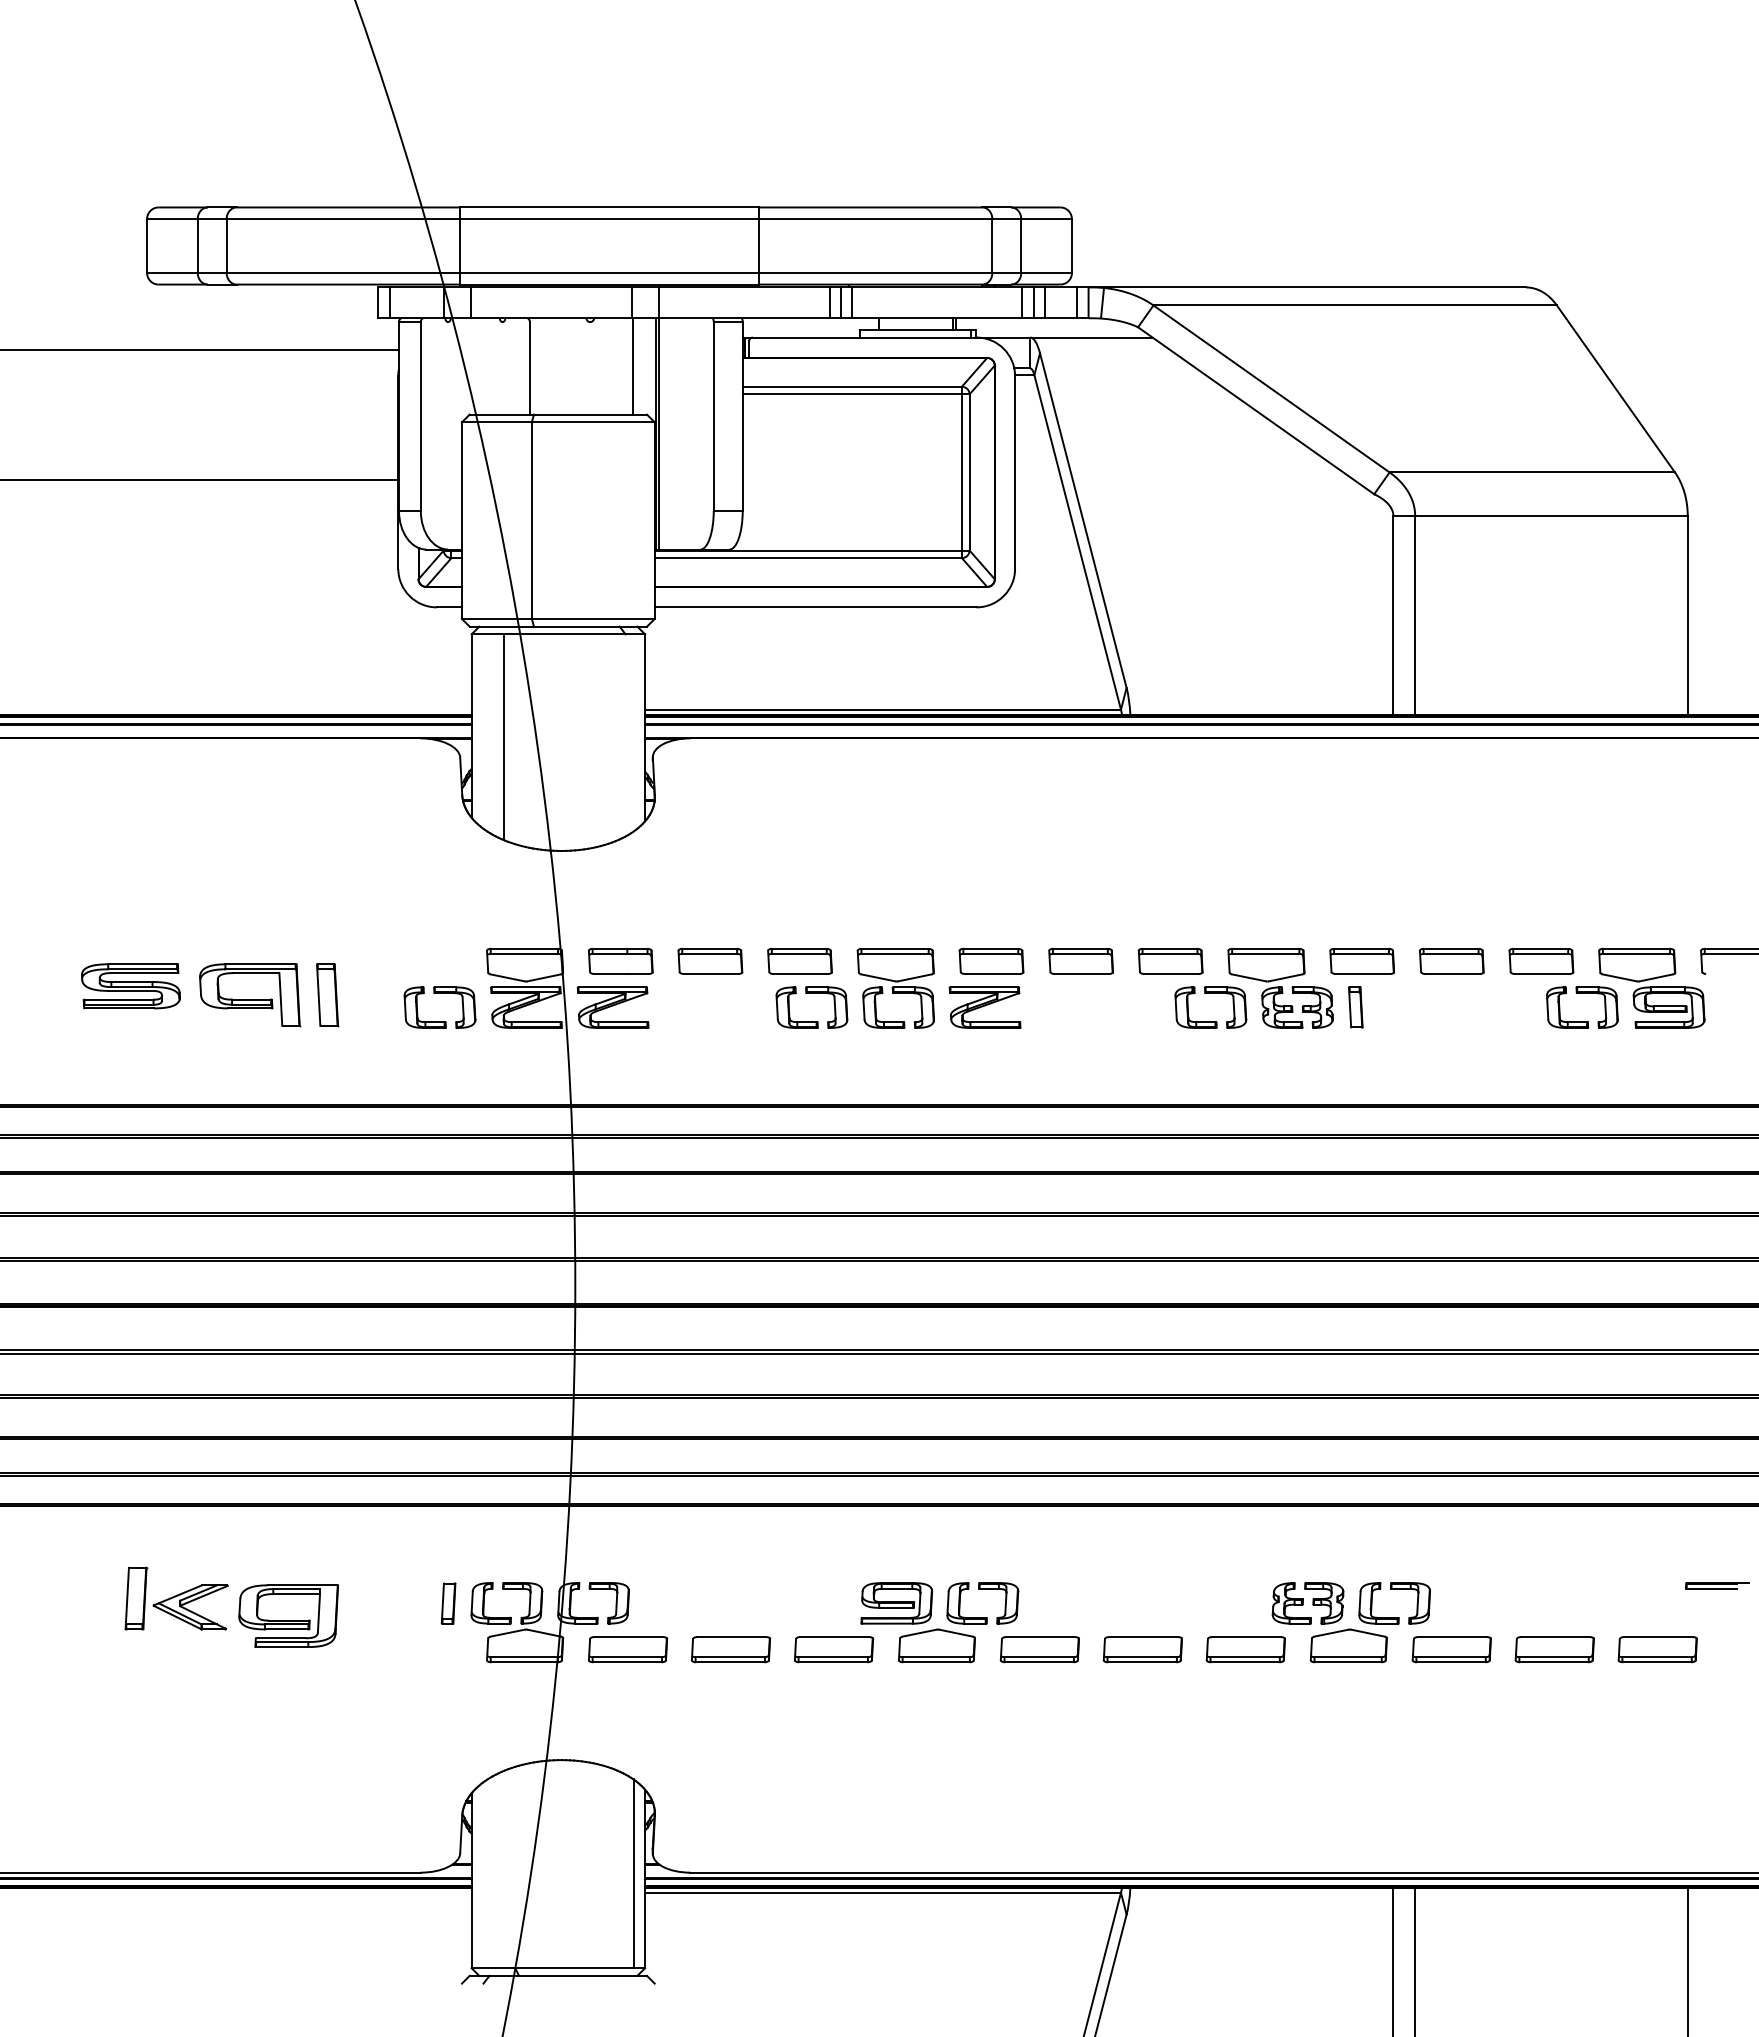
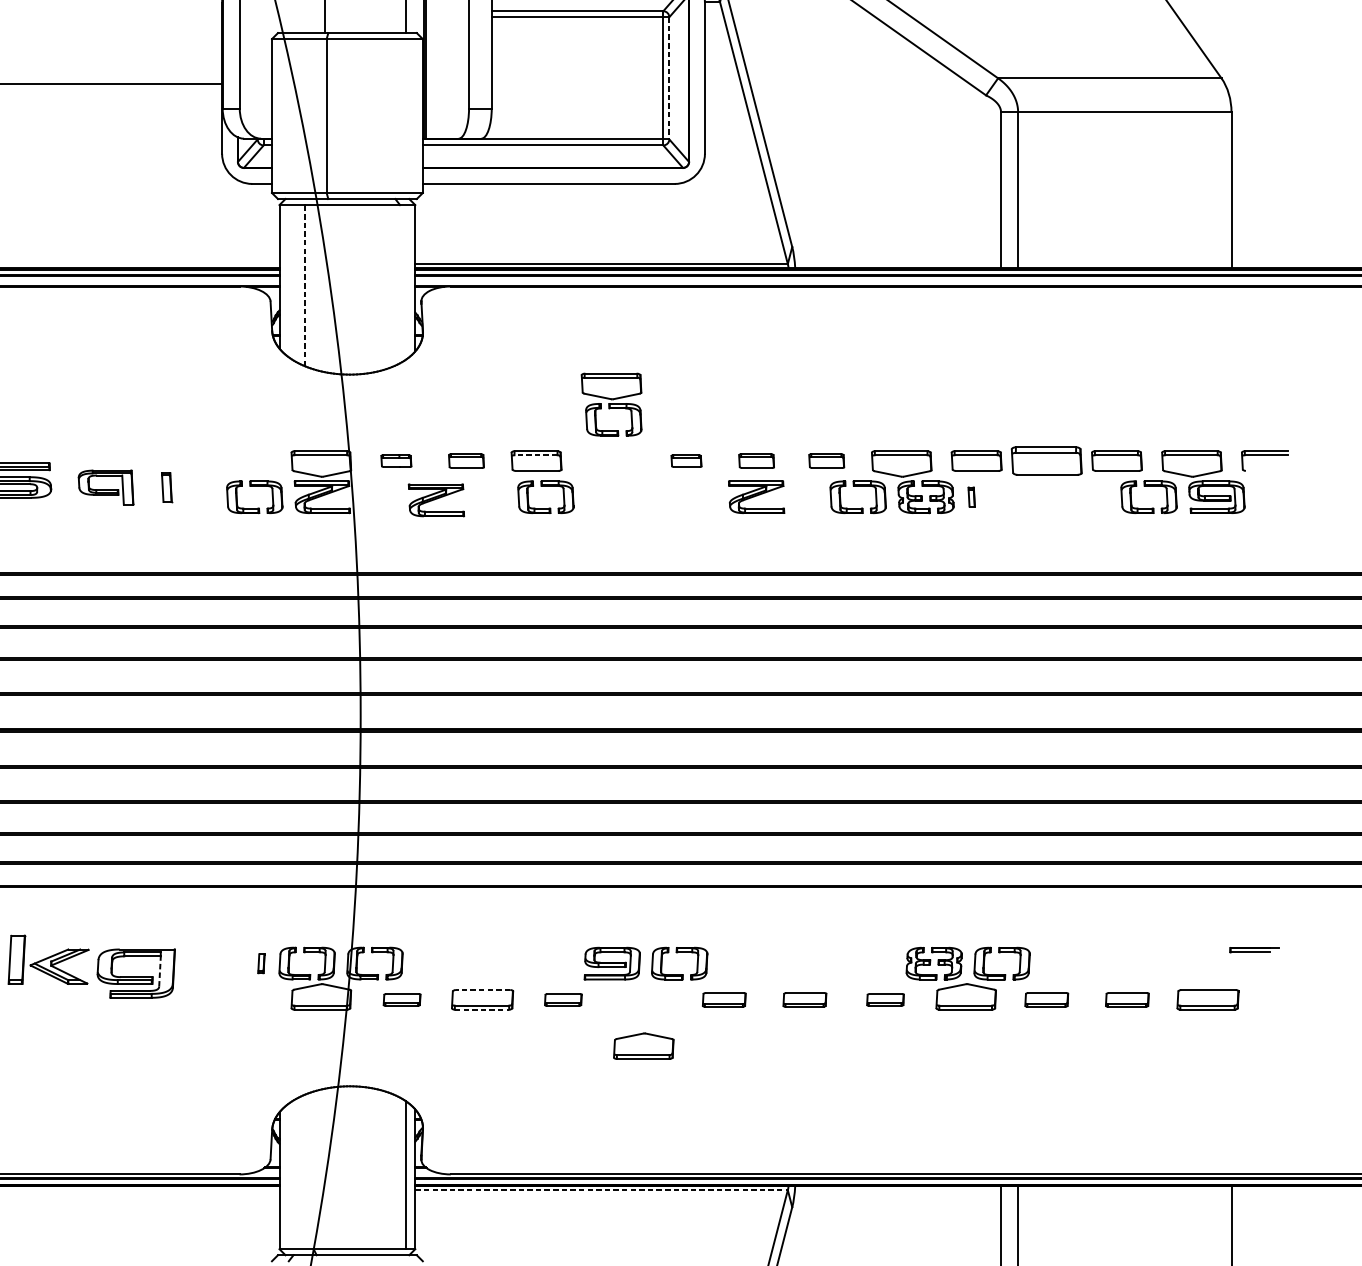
line: (969, 472) -> (669, 78), solid -> dashed
line: (503, 737) -> (304, 285), solid -> dashed
line: (798, 953) -> (535, 454), solid -> dashed
part: (620, 961) -> (396, 461), size x0.6
part: (710, 961) -> (466, 461), size x0.7
part: (991, 961) -> (686, 461), size x0.6
part: (1080, 961) -> (756, 461), size x0.7
part: (1170, 961) -> (826, 461), size x0.7
part: (1451, 961) -> (1046, 461), size x1.4
part: (895, 988) -> (611, 404), moved
part: (250, 995) -> (106, 487), size x0.7
part: (327, 995) -> (166, 487), size x0.6
part: (612, 1007) -> (435, 500), moved
part: (984, 1007) -> (756, 497), moved
part: (1355, 1007) -> (971, 497), size x0.6
part: (448, 1603) -> (261, 963), size x0.6
line: (318, 1612) -> (159, 970), solid -> dashed
line: (731, 1637) -> (482, 990), solid -> dashed
part: (936, 1645) -> (643, 1045), moved
part: (628, 1649) -> (402, 999), size x0.6
part: (834, 1649) -> (563, 999), size x0.6
part: (1039, 1649) -> (724, 999), size x0.7
part: (1142, 1649) -> (804, 999), size x0.7
part: (1245, 1649) -> (885, 999), size x0.6
part: (1451, 1649) -> (1046, 999), size x0.7
part: (1554, 1649) -> (1127, 999), size x0.7
line: (730, 1662) -> (482, 1009), solid -> dashed
line: (883, 1892) -> (601, 1189), solid -> dashed

